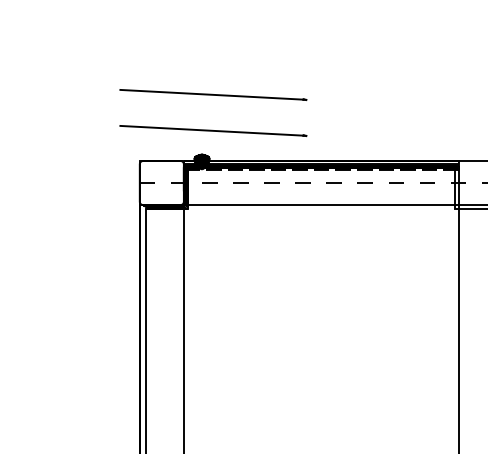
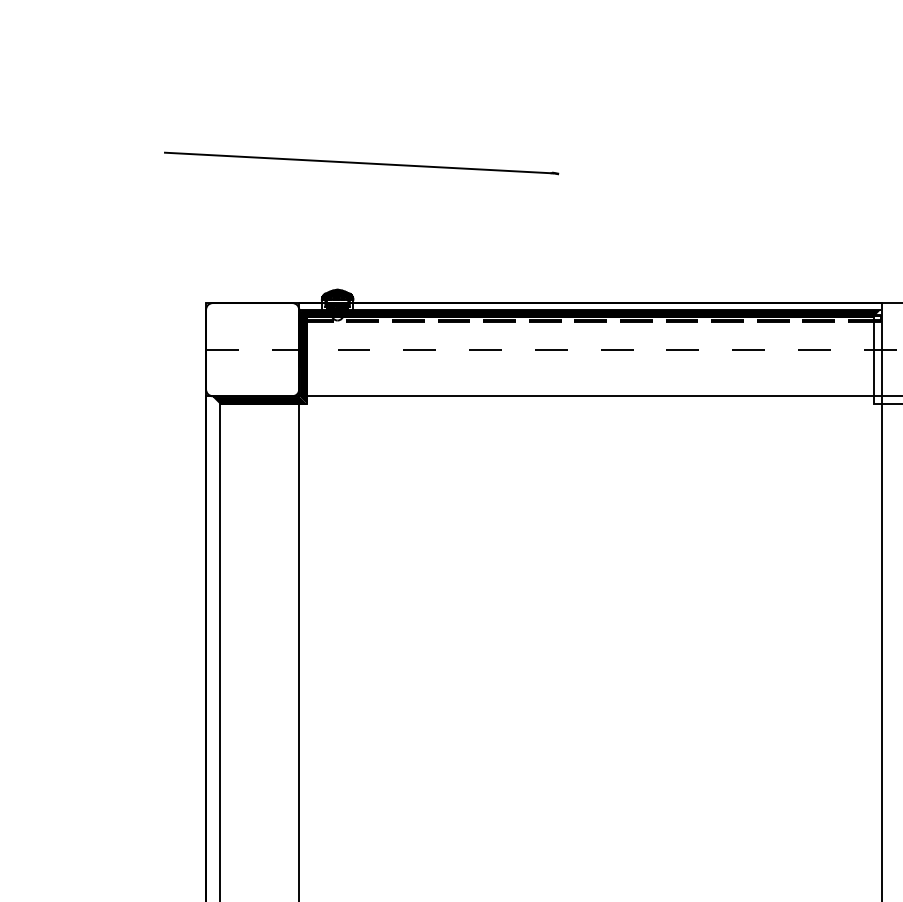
line: (213, 130) -> (361, 238), removed

